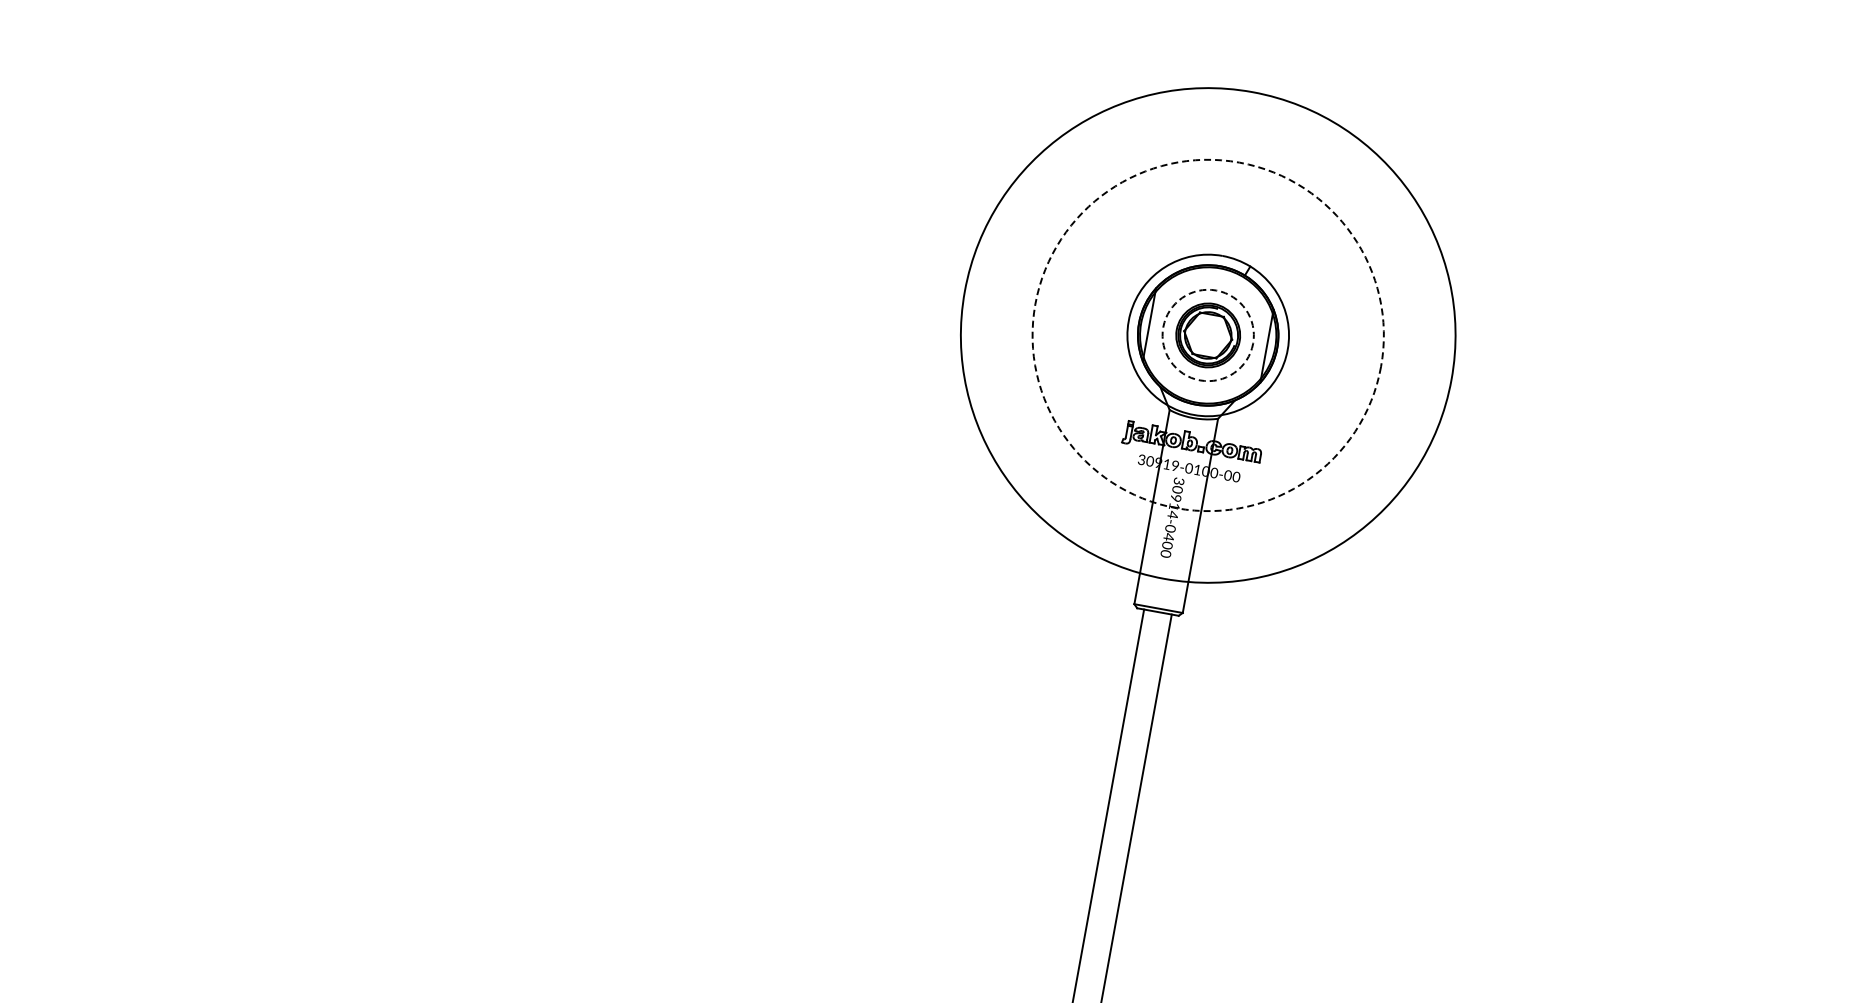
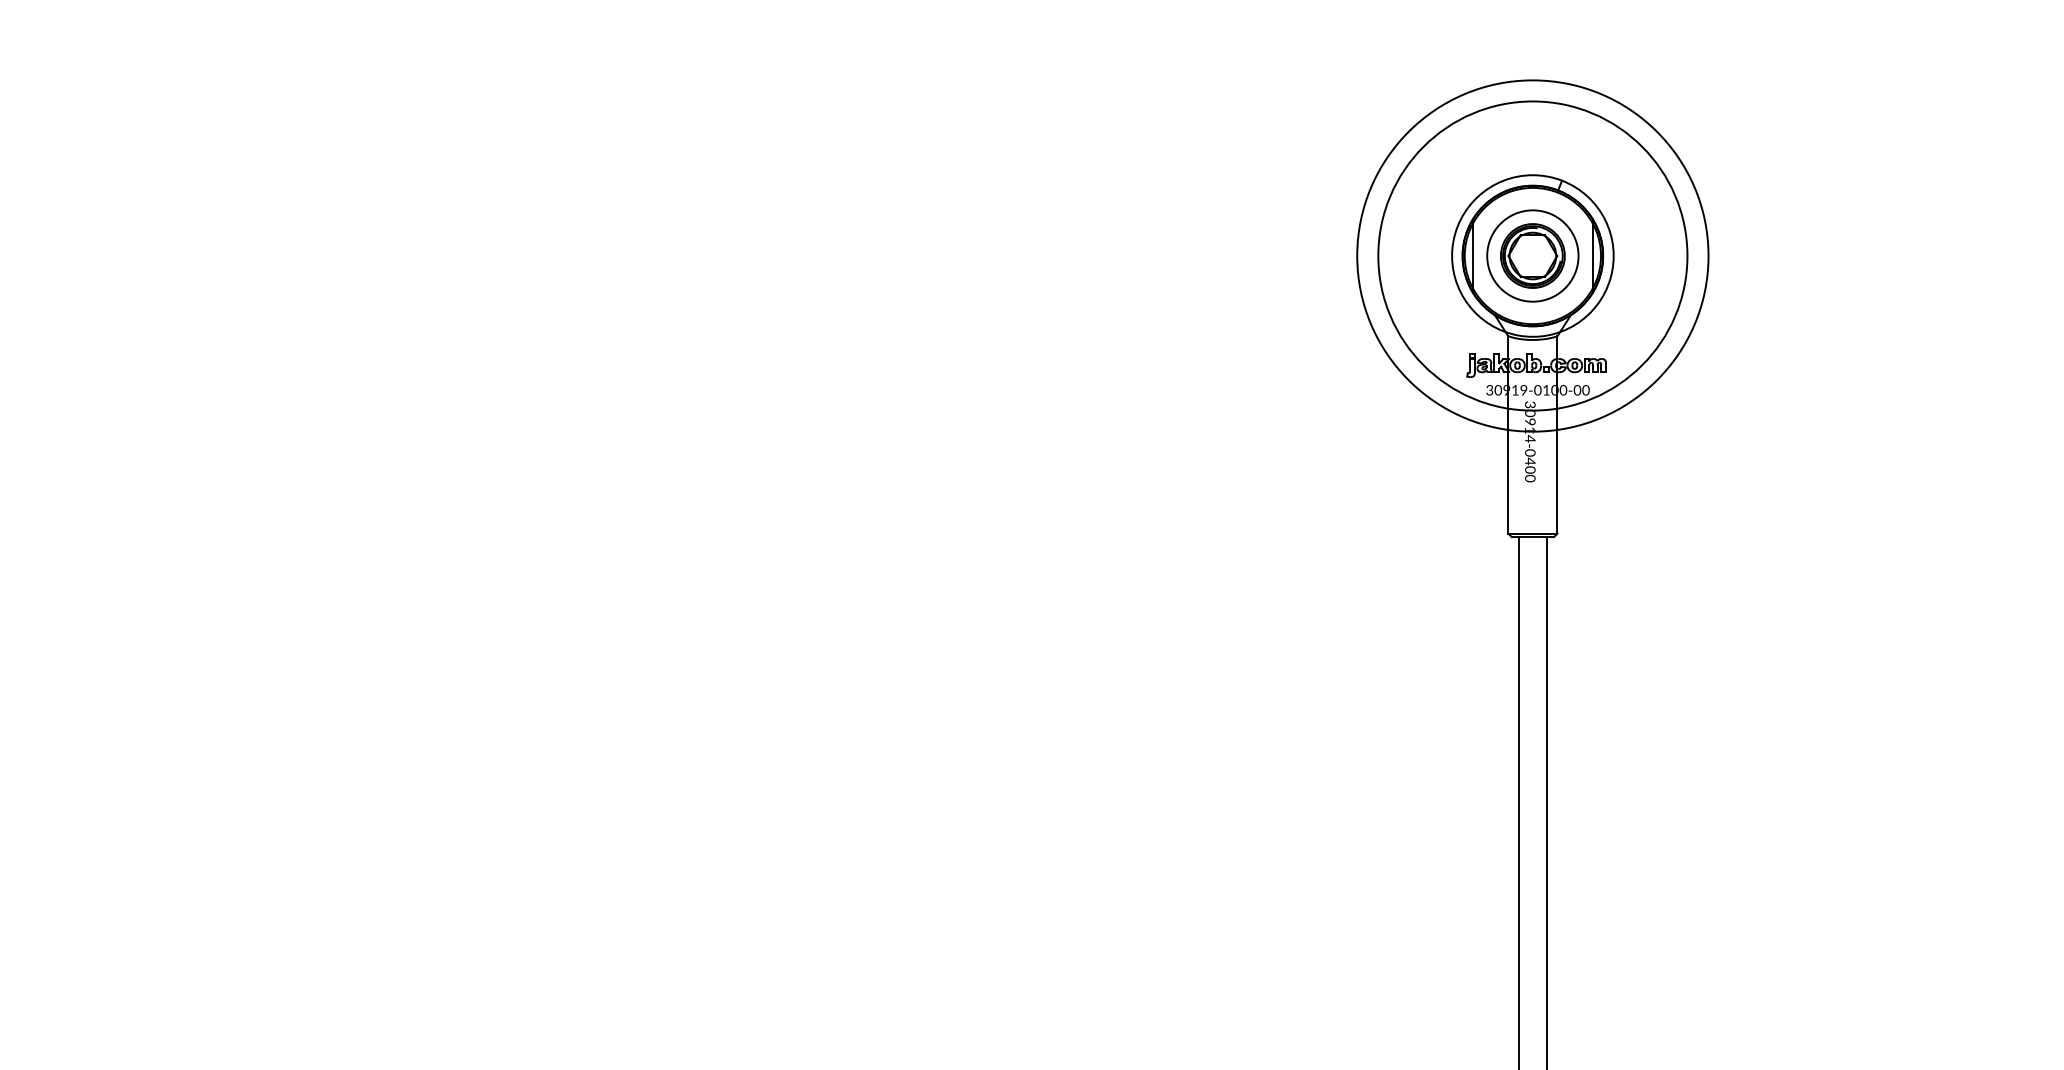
circle: (1207, 334) -> (1532, 255), dashed -> solid
circle: (1207, 334) -> (1532, 255), dashed -> solid
circle: (1207, 334) -> (1532, 255), size x0.62

